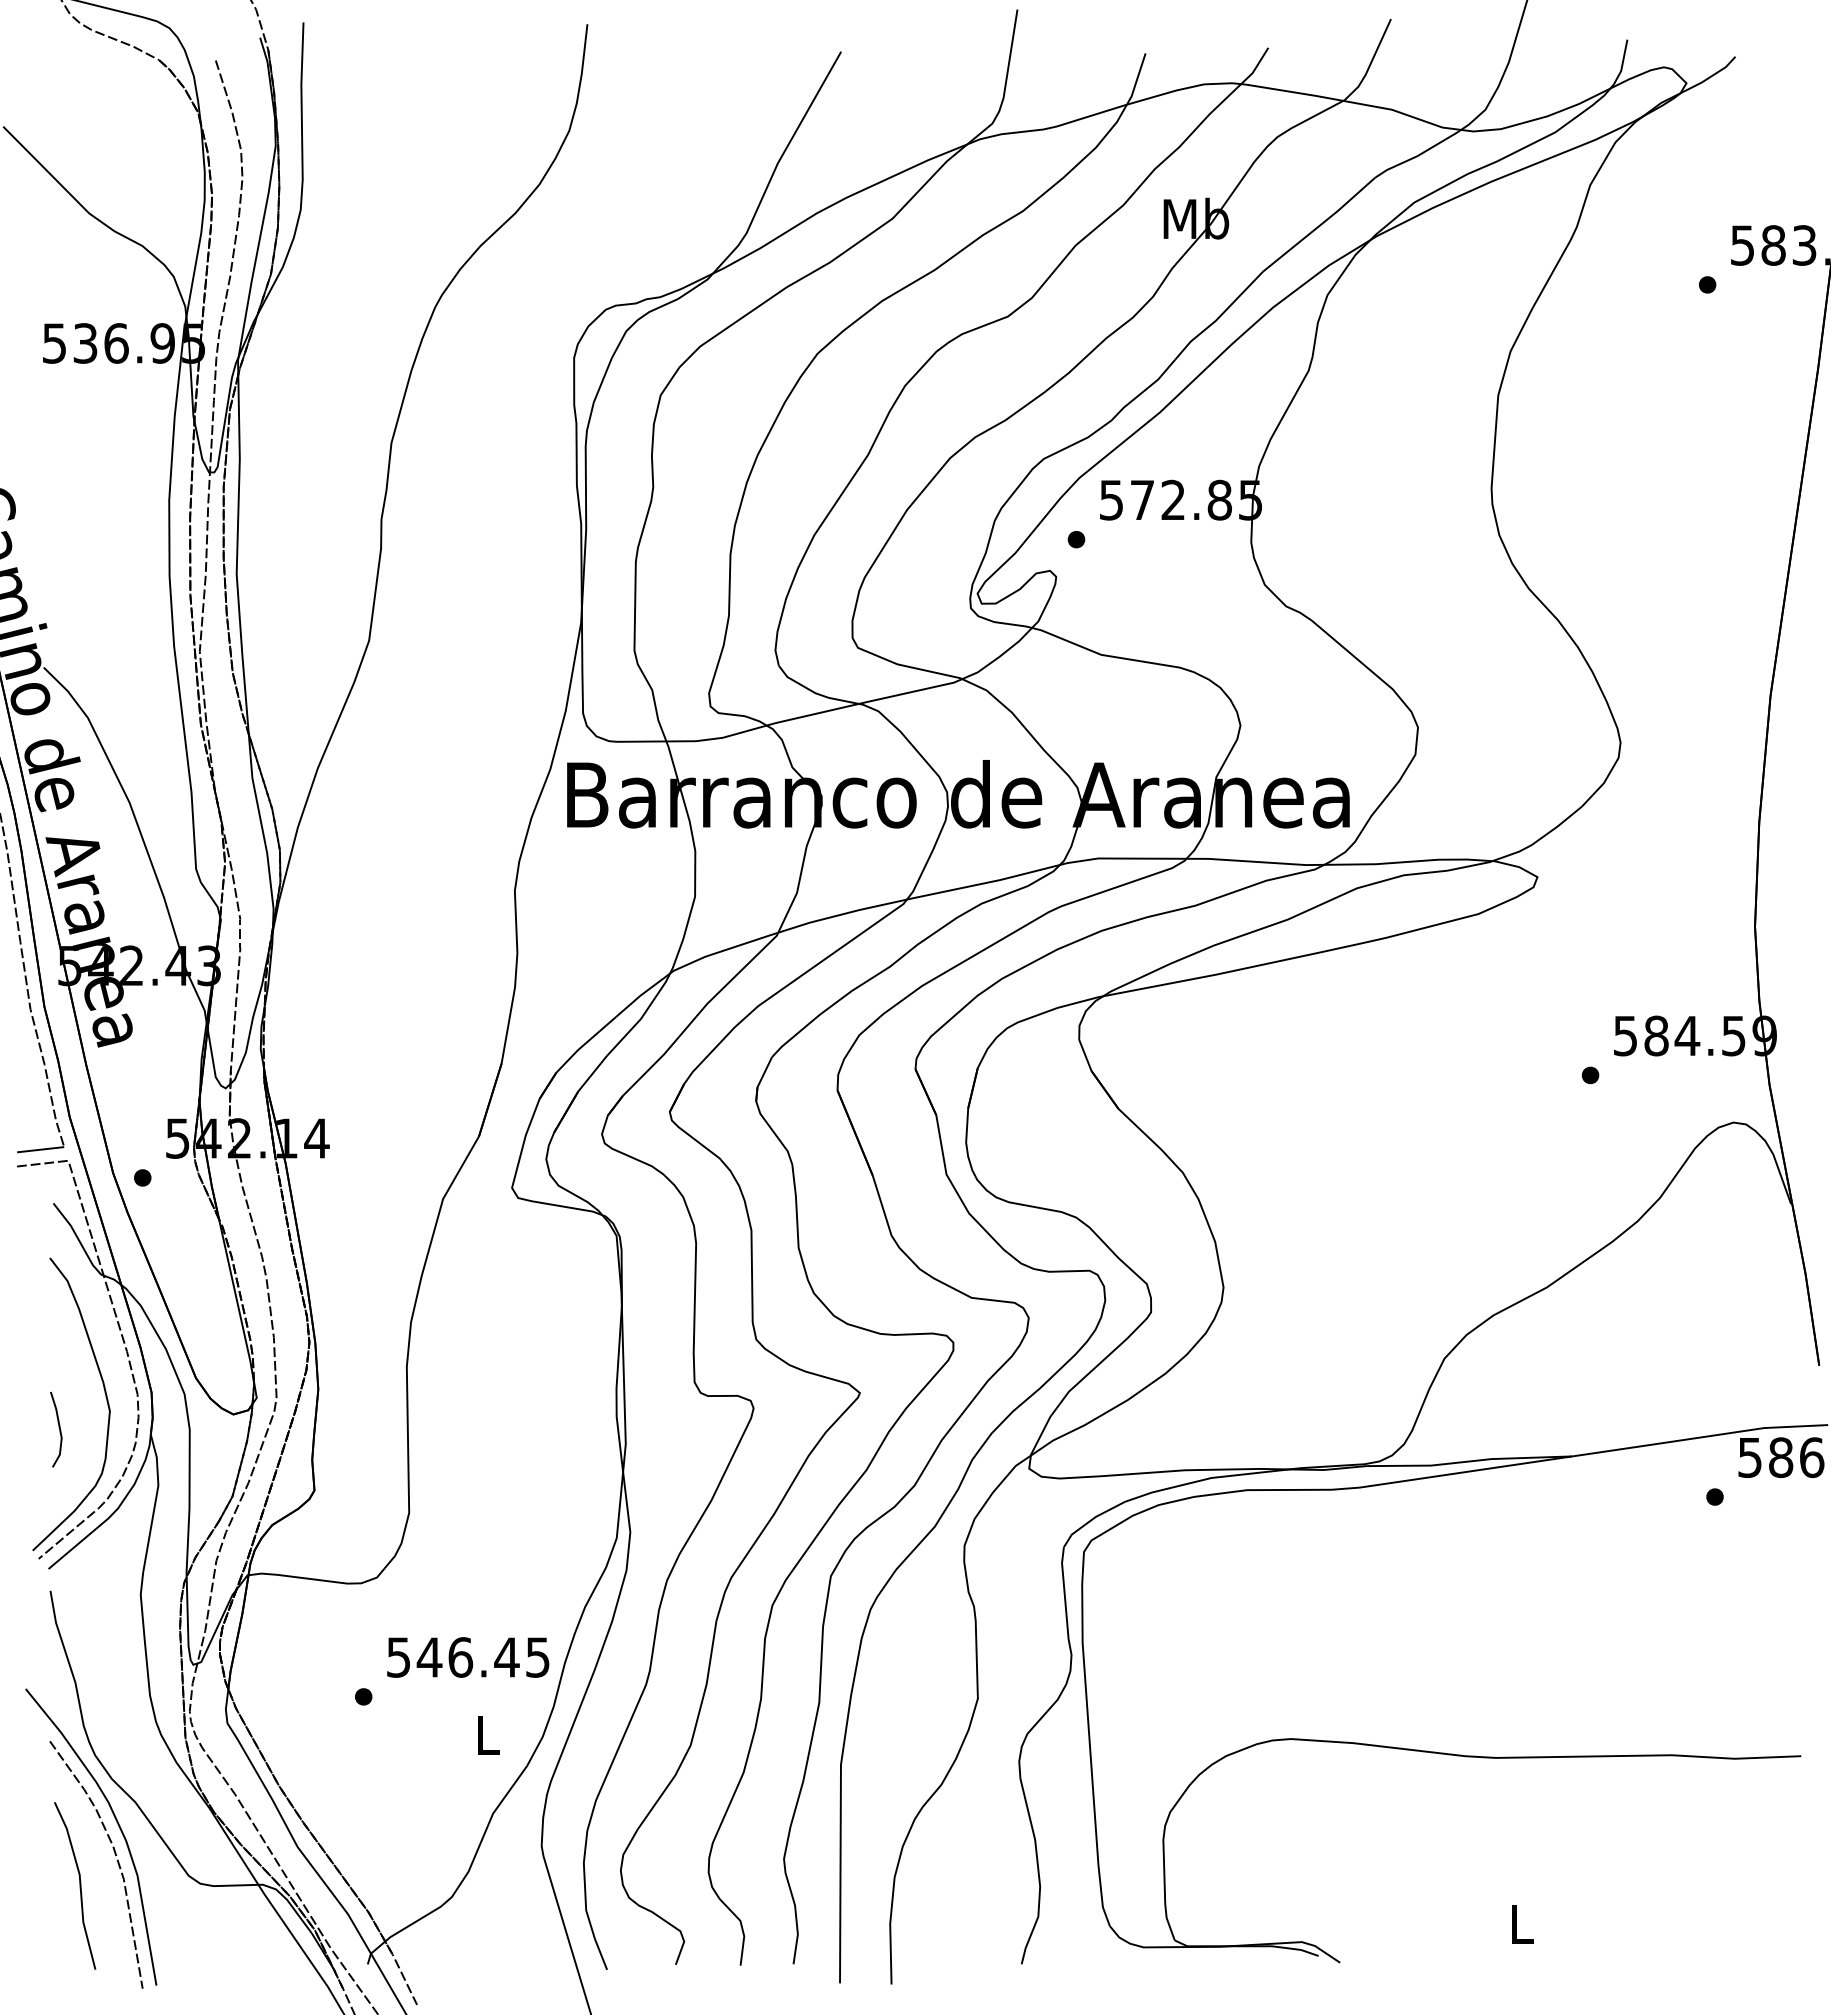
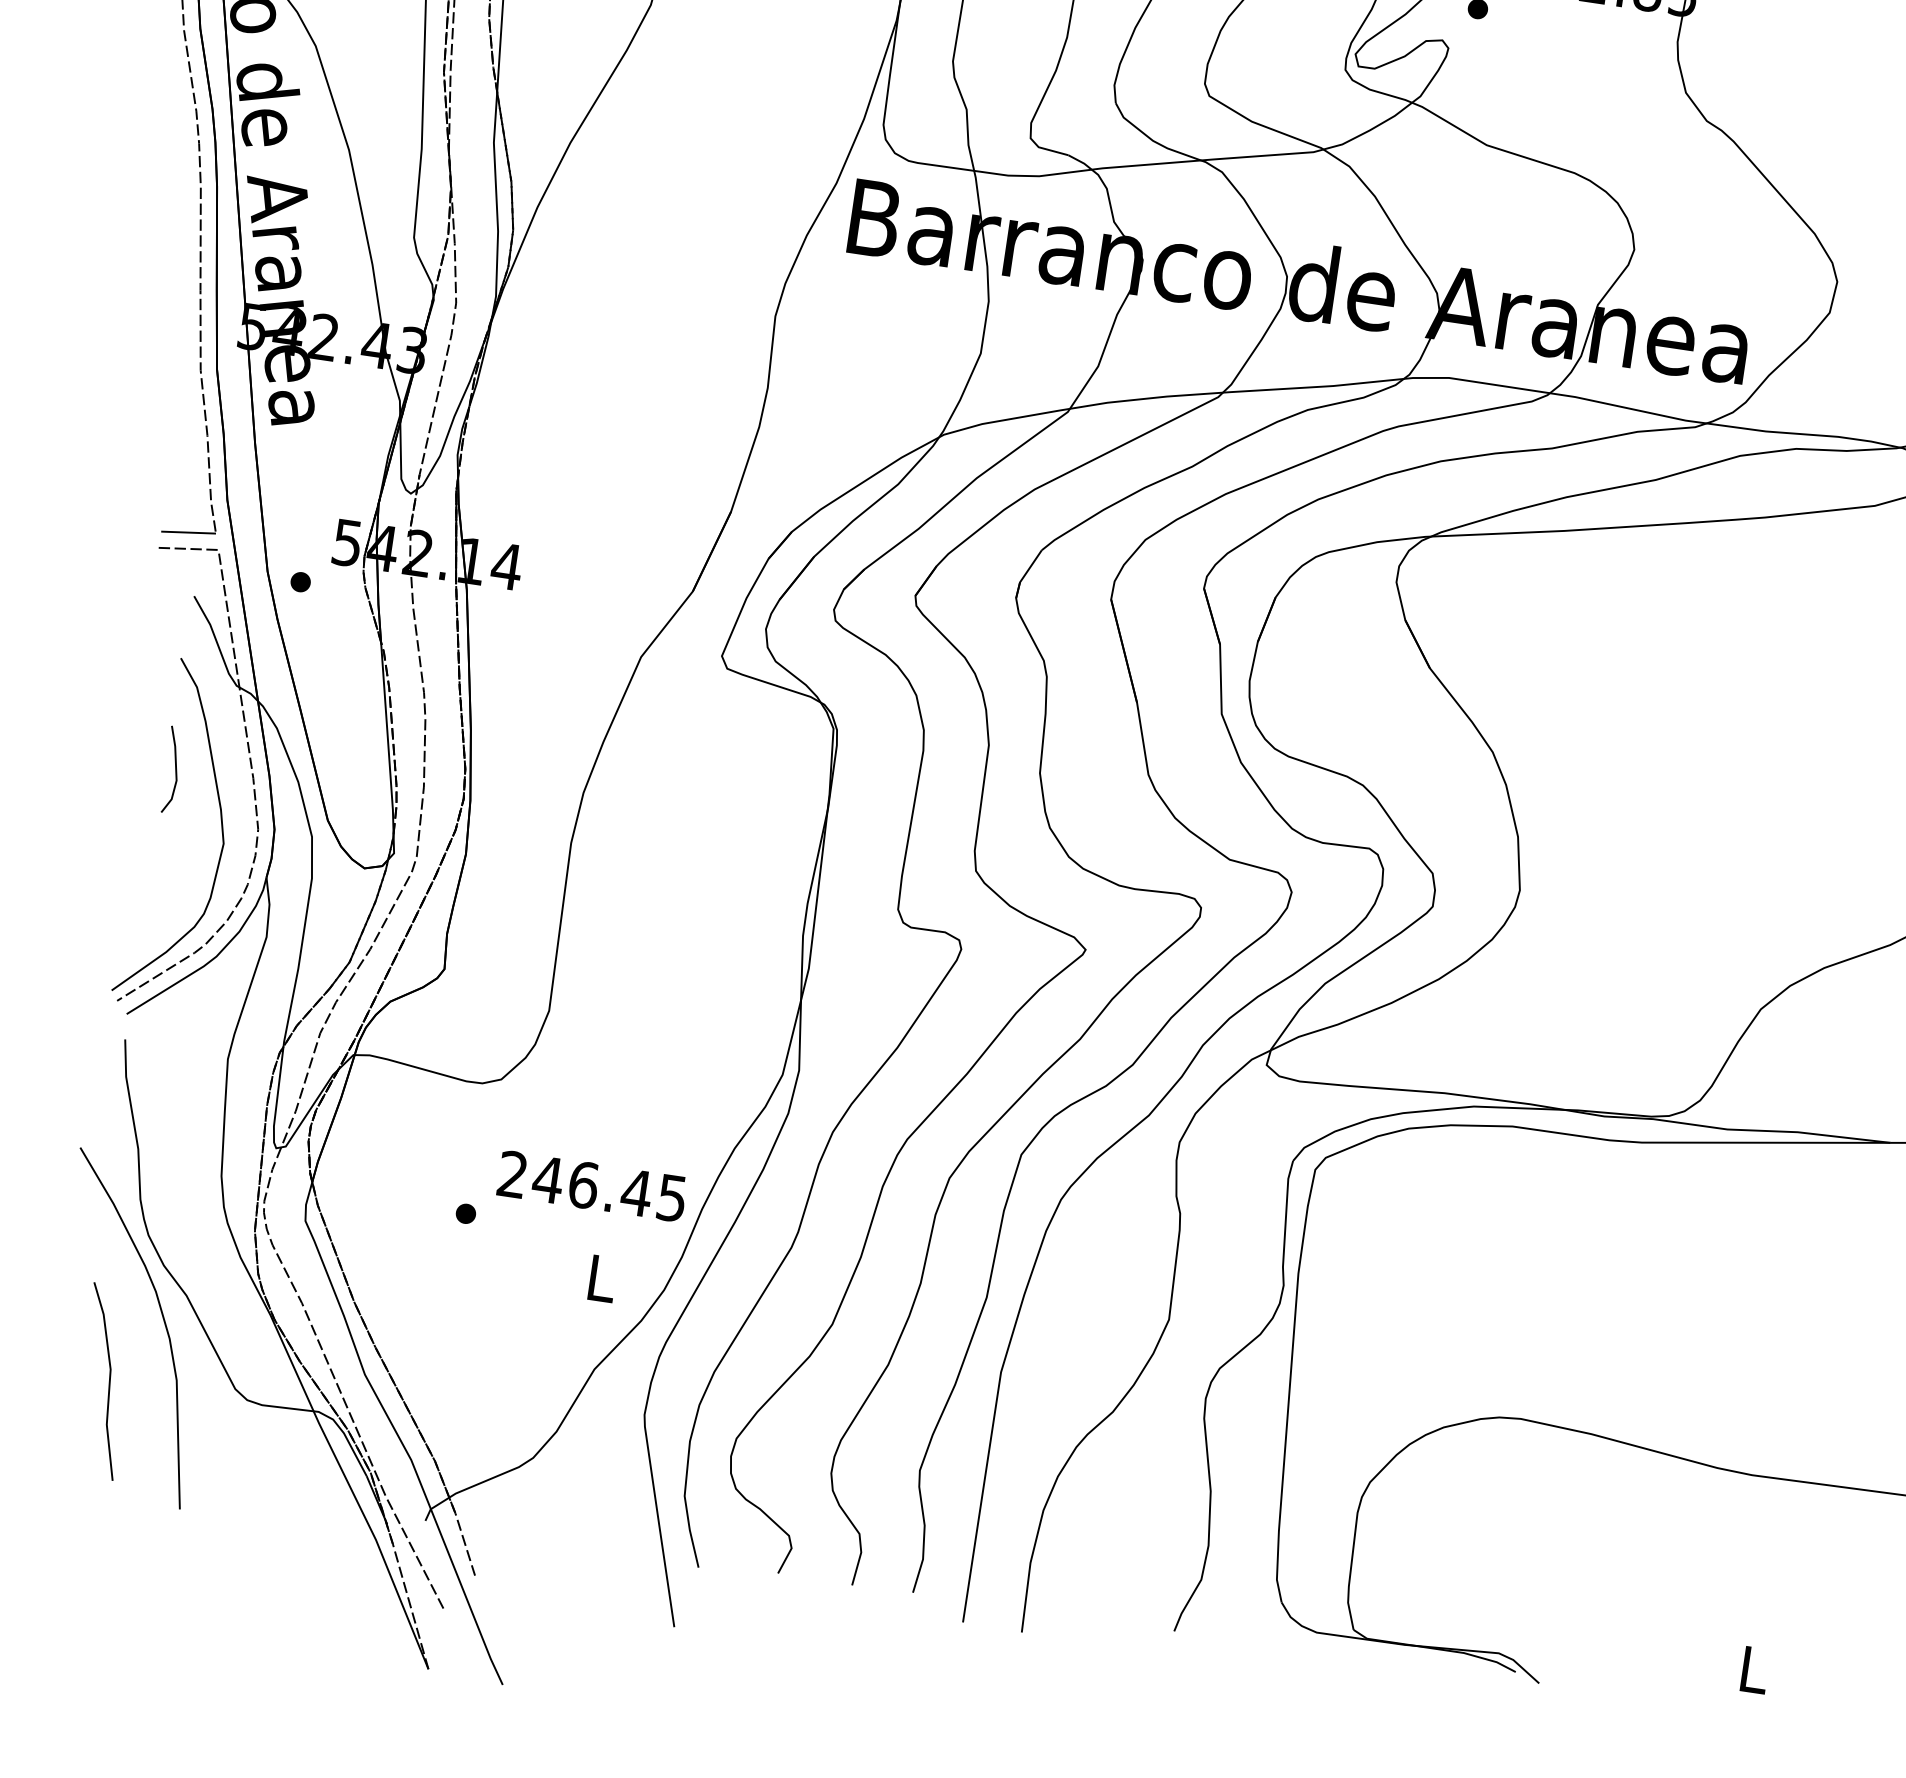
line: (58, 1427) -> (174, 767), moved
text: (398, 1657) -> (512, 1174), 546.45 -> 246.45
curve: (116, 1860) -> (155, 1359), removed

